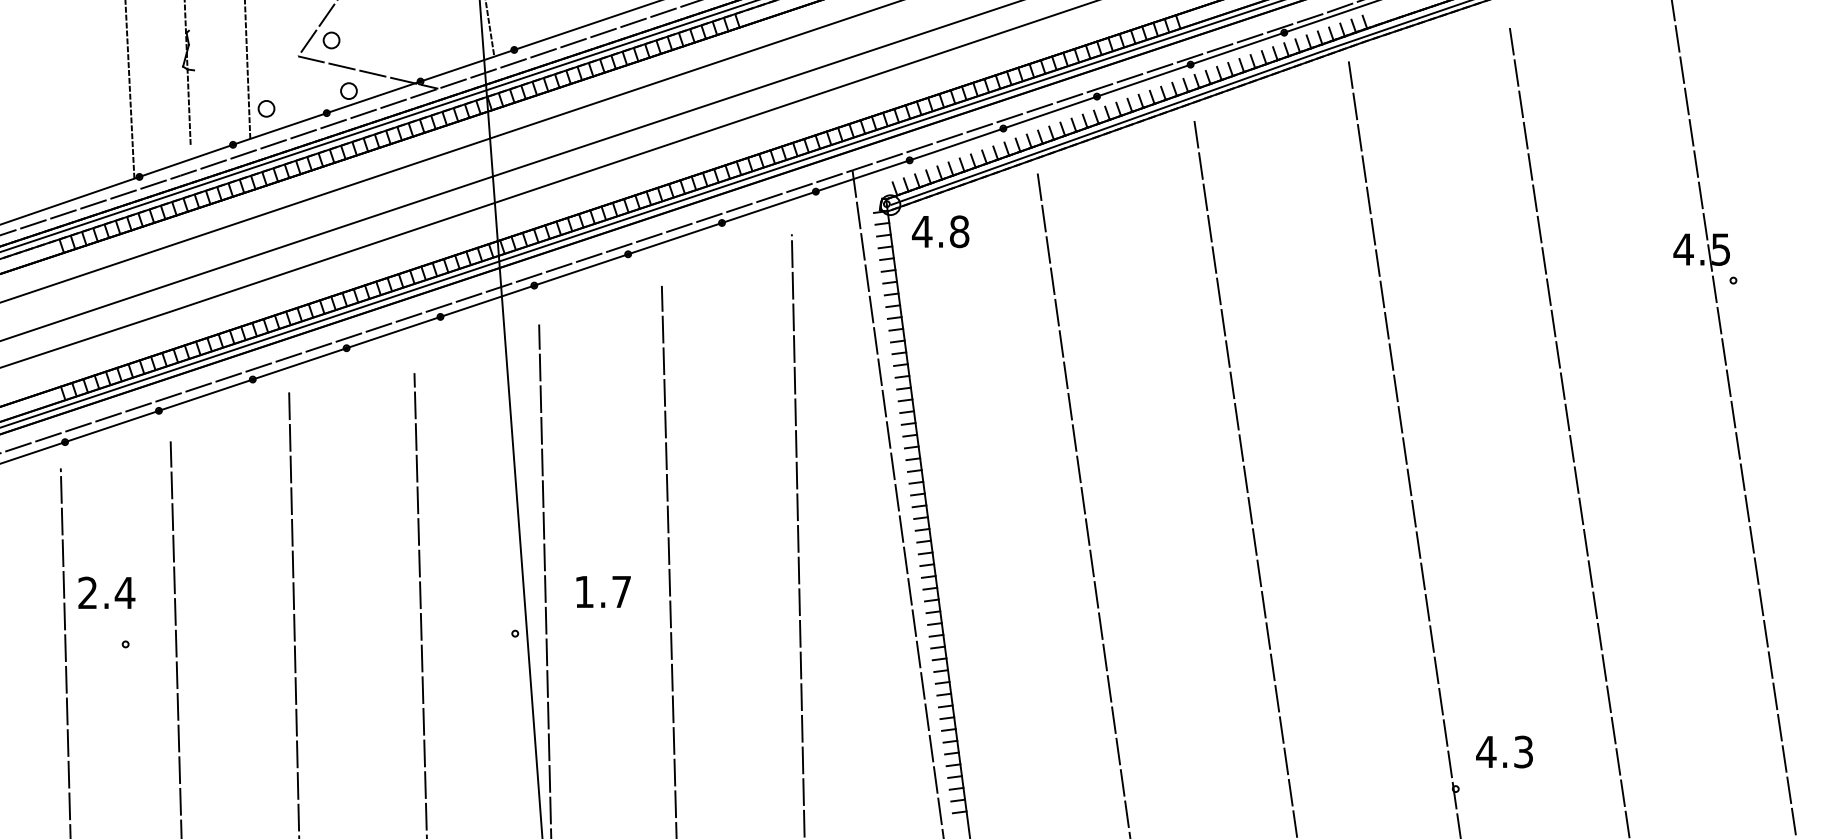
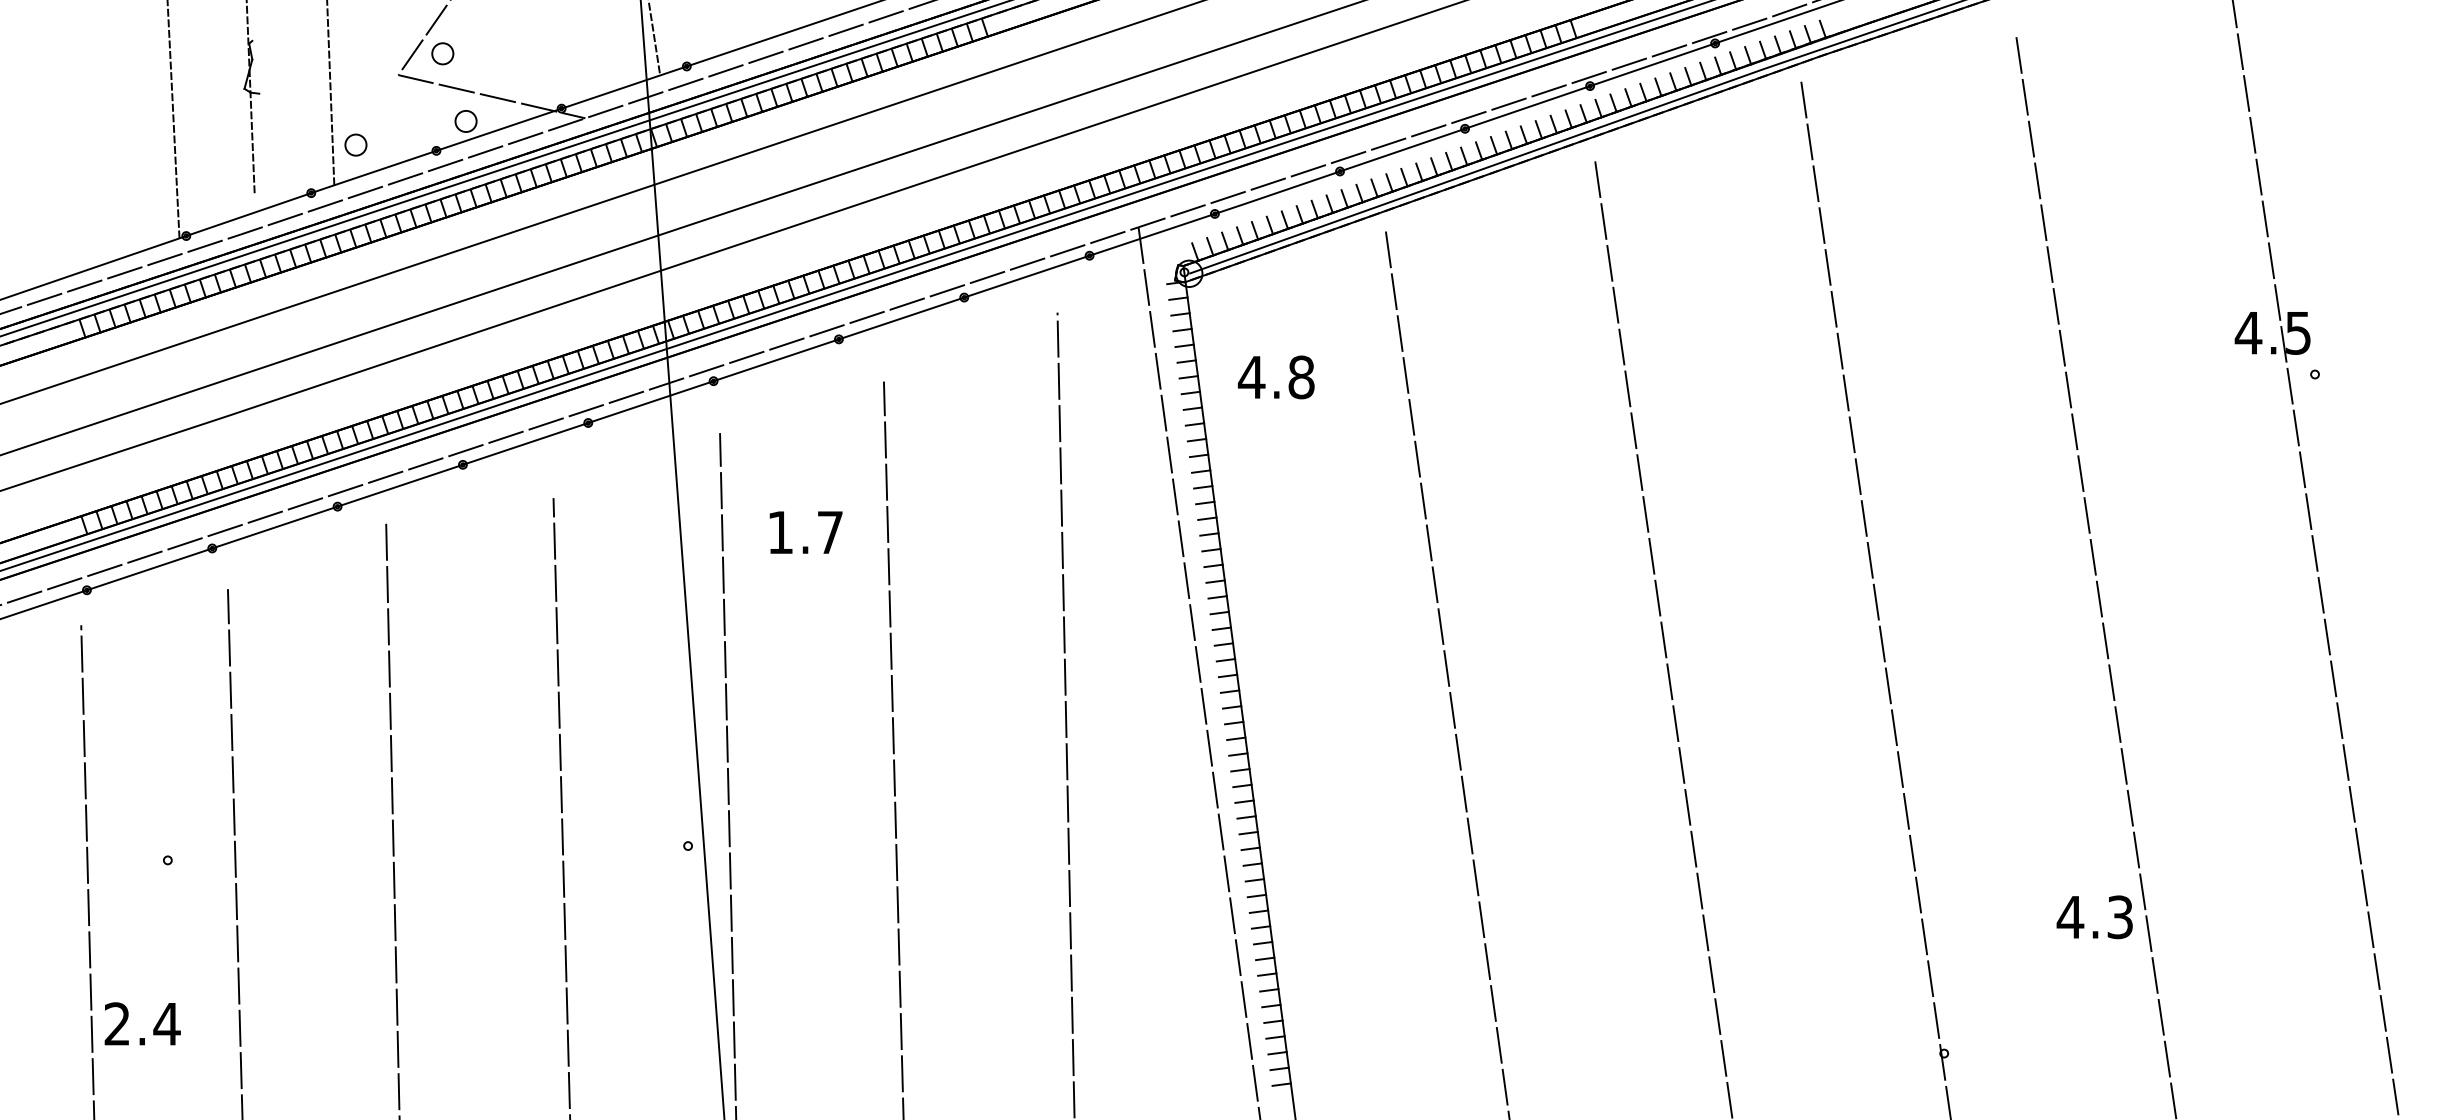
text: (940, 231) -> (1276, 377), moved
text: (603, 591) -> (805, 531), moved
text: (106, 592) -> (142, 1023), moved
text: (1504, 751) -> (2094, 916), moved

